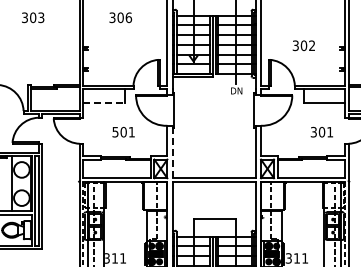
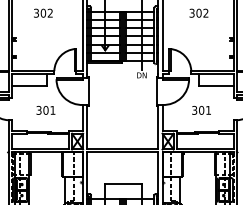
text: (128, 17) -> (50, 13), 306 -> 302
text: (303, 45) -> (198, 13), moved
line: (104, 103) -> (29, 86), dashed -> solid
text: (115, 131) -> (39, 109), 501 -> 301
text: (321, 131) -> (201, 109), moved
line: (172, 151) -> (87, 126), dashed -> solid

